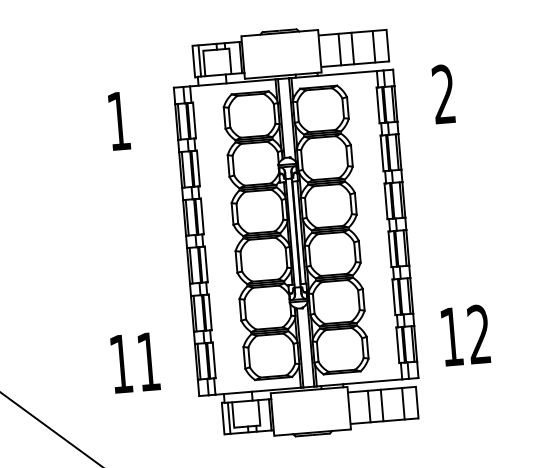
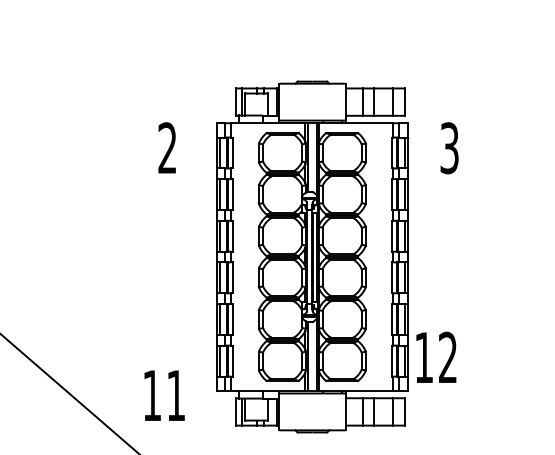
text: (443, 94) -> (449, 148), 2 -> 3
text: (118, 120) -> (167, 147), 1 -> 2
text: (465, 334) -> (436, 356), moved
text: (135, 362) -> (164, 395), moved

